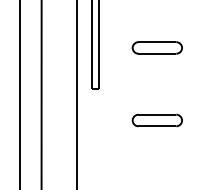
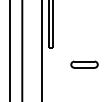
part: (157, 47) -> (84, 25), removed

